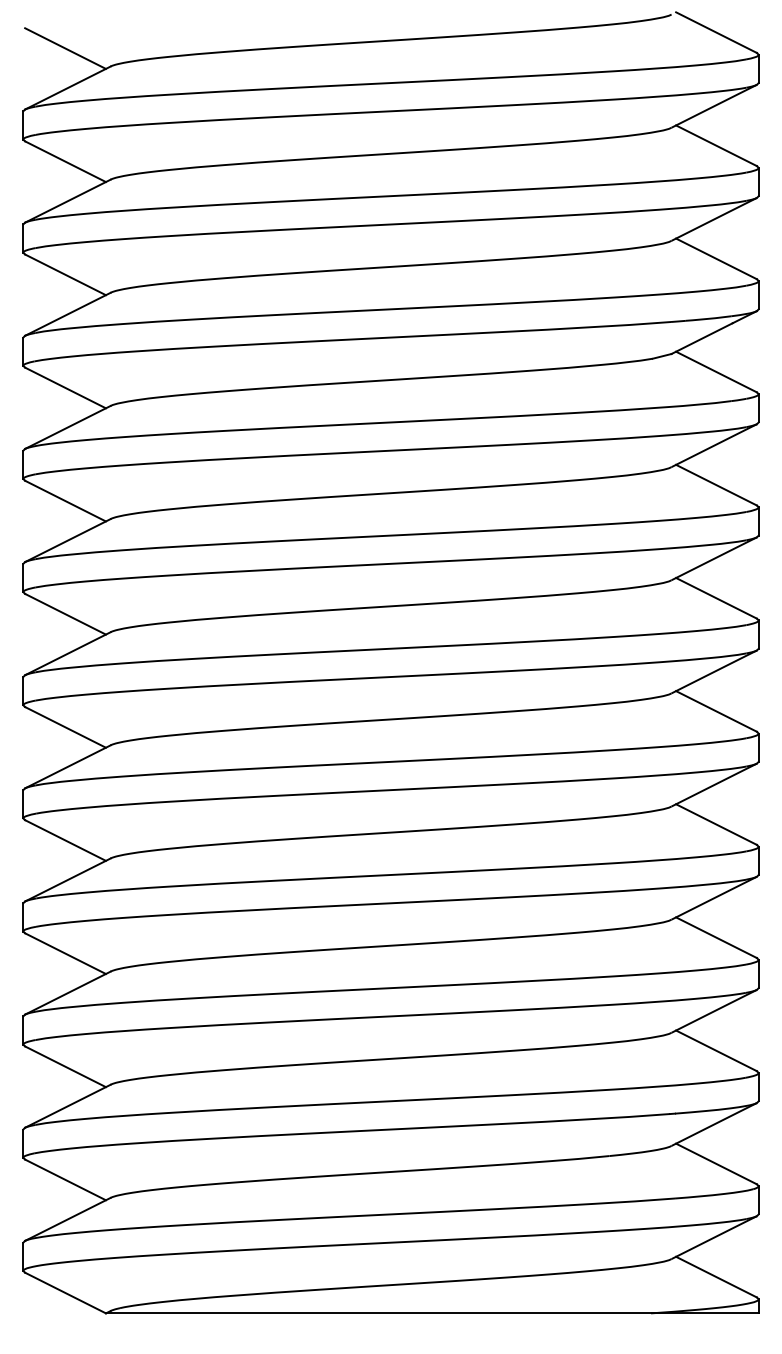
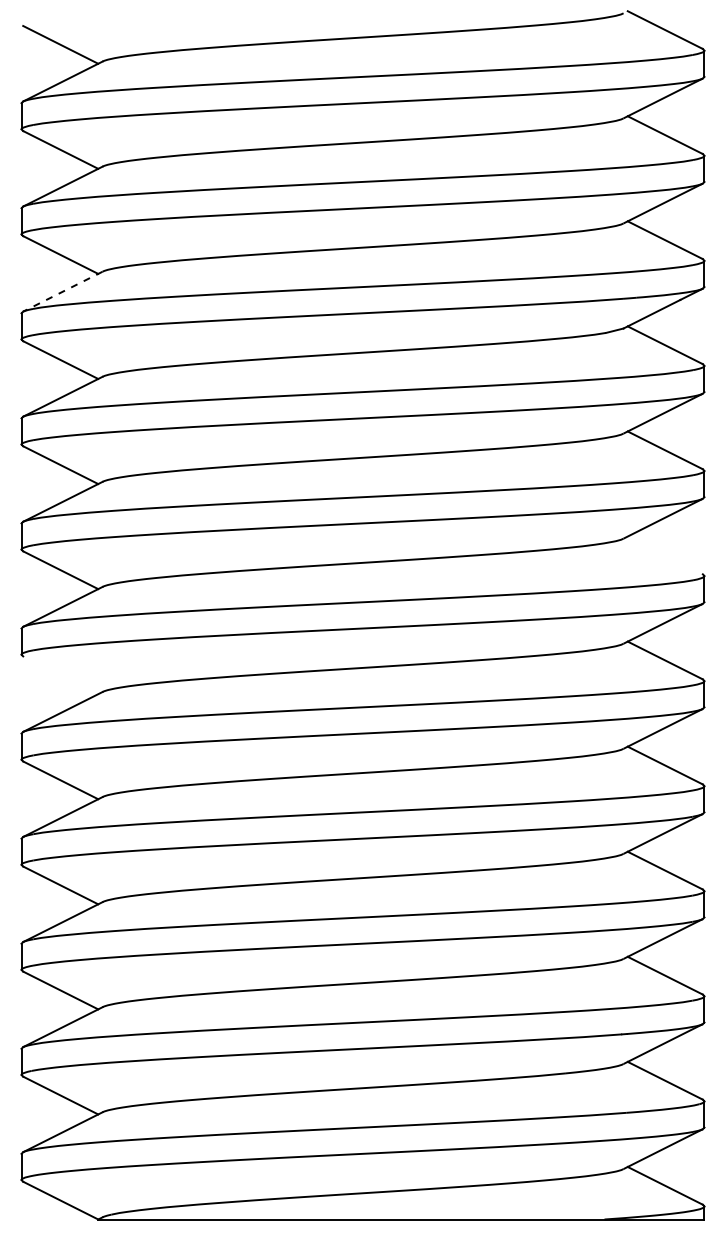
line: (67, 314) -> (62, 291), solid -> dashed
line: (716, 598) -> (665, 555), removed
line: (65, 727) -> (60, 675), removed

